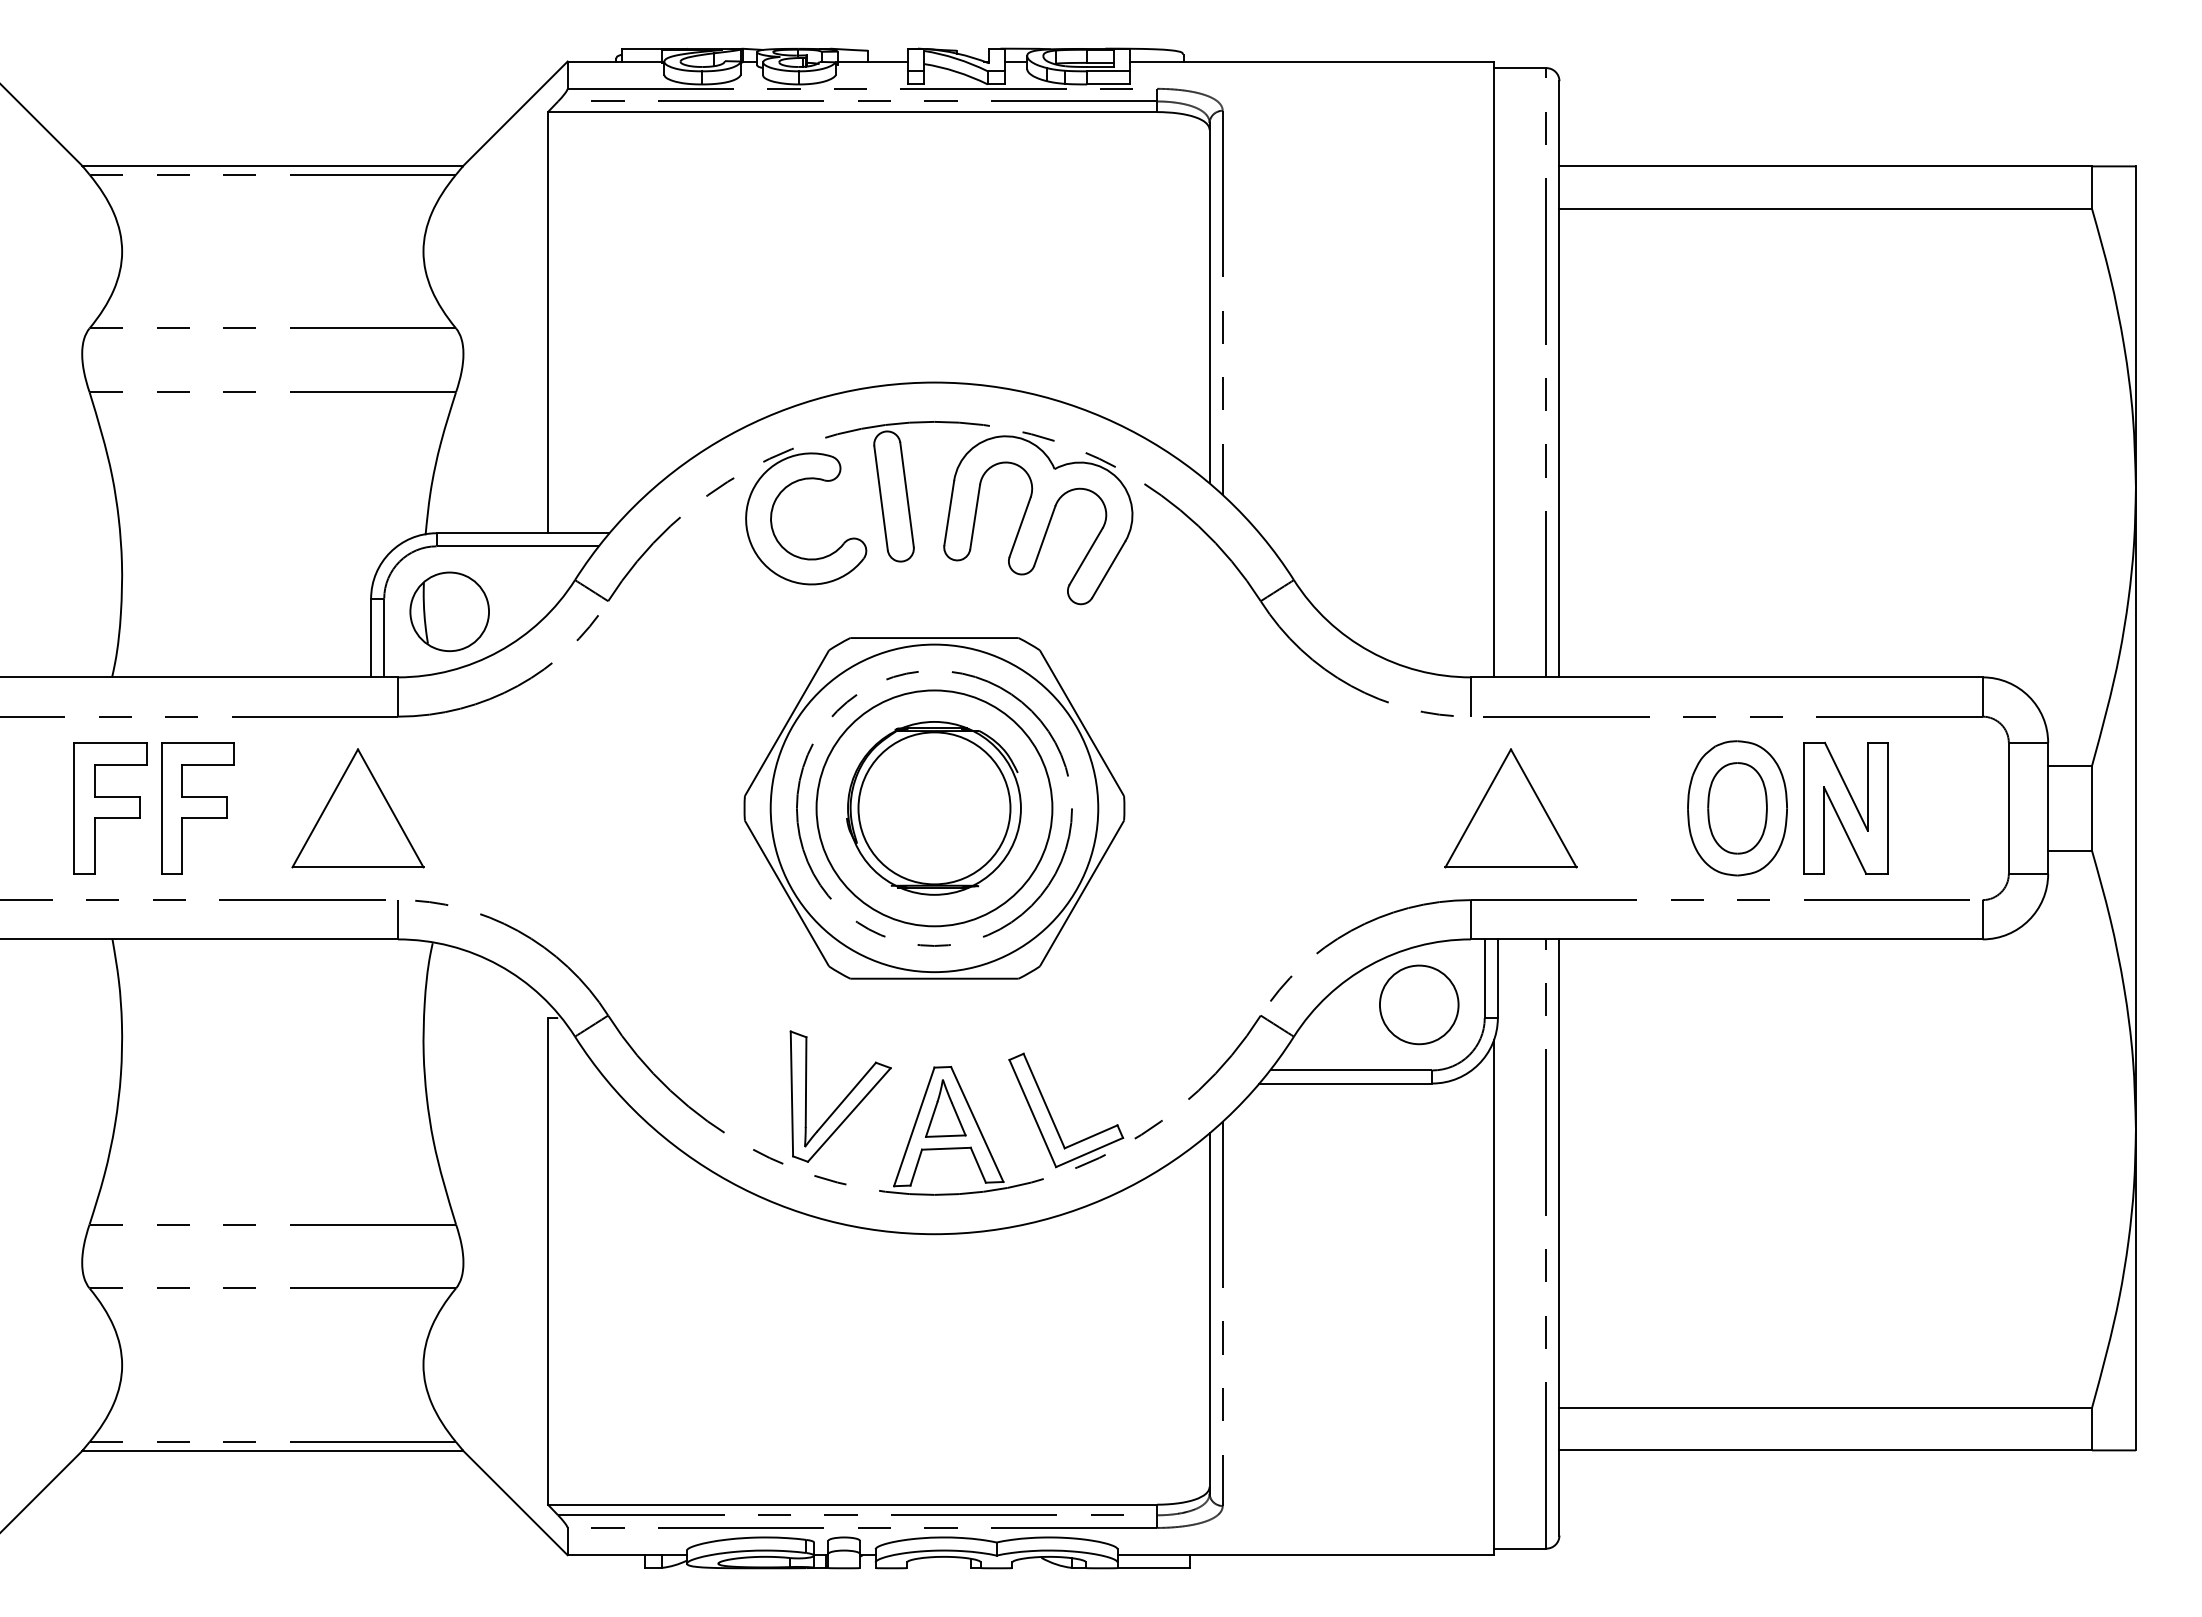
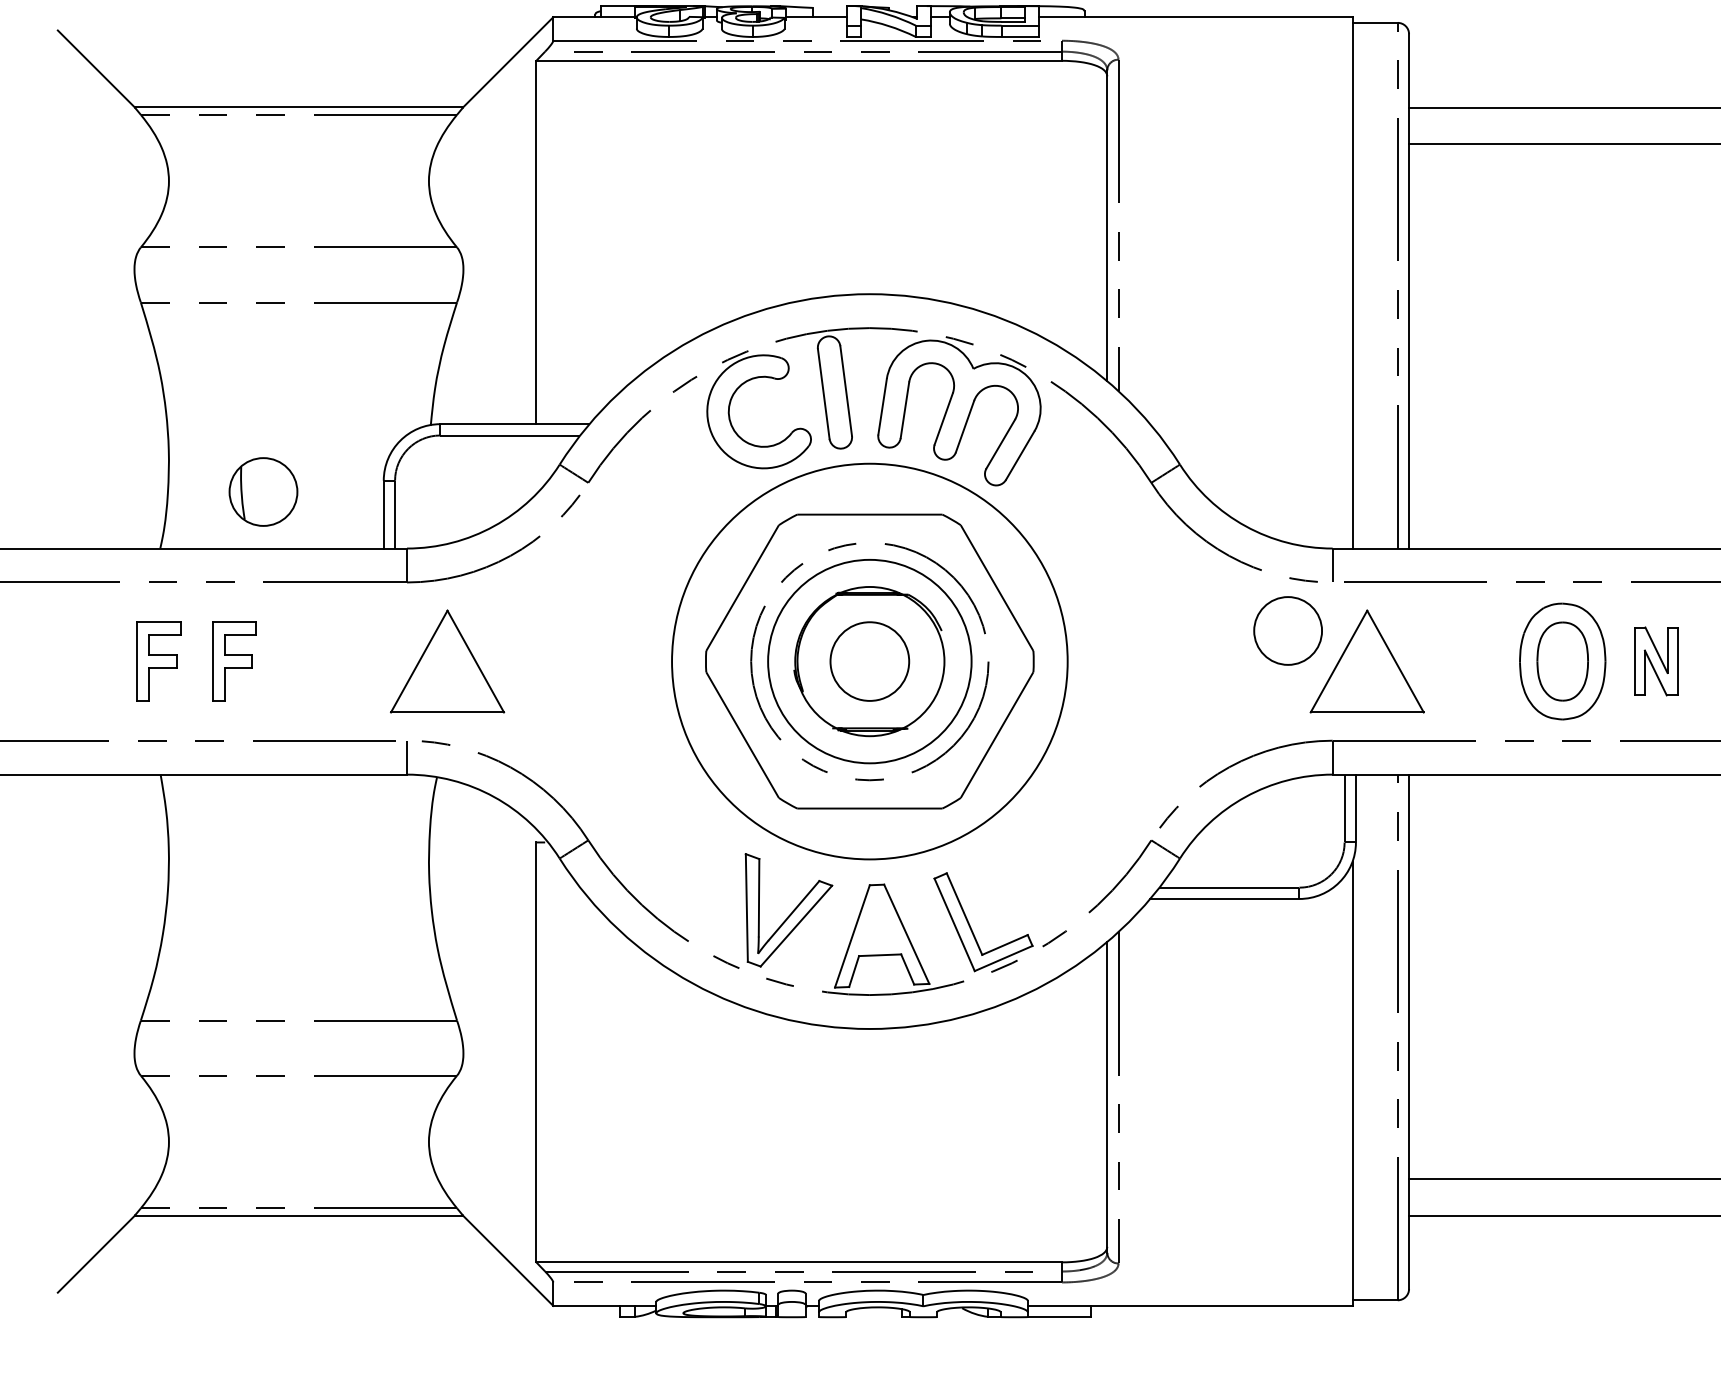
part: (449, 611) -> (263, 491), moved
part: (1845, 807) -> (1655, 660), size x0.6
part: (110, 808) -> (158, 661), size x0.7
part: (197, 808) -> (233, 661), size x0.7
part: (357, 808) -> (447, 661), moved
circle: (934, 808) -> (869, 661), size x0.6
circle: (934, 808) -> (869, 661), size x1.4
circle: (1419, 1004) -> (1288, 630), moved
part: (945, 1108) -> (879, 920), removed

